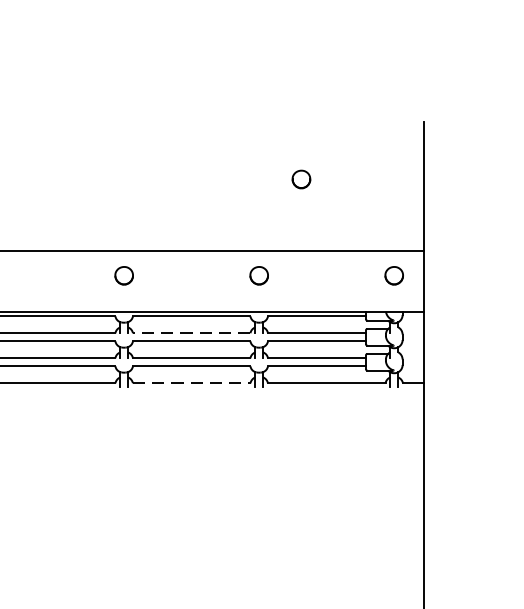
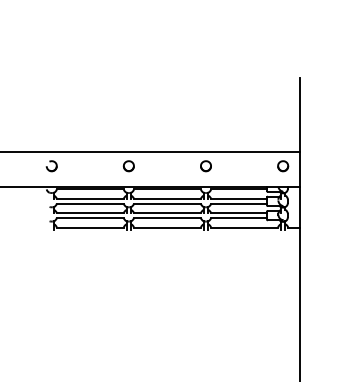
part: (302, 179) -> (230, 111), removed
line: (191, 334) -> (167, 199), dashed -> solid
line: (191, 383) -> (167, 227), dashed -> solid

